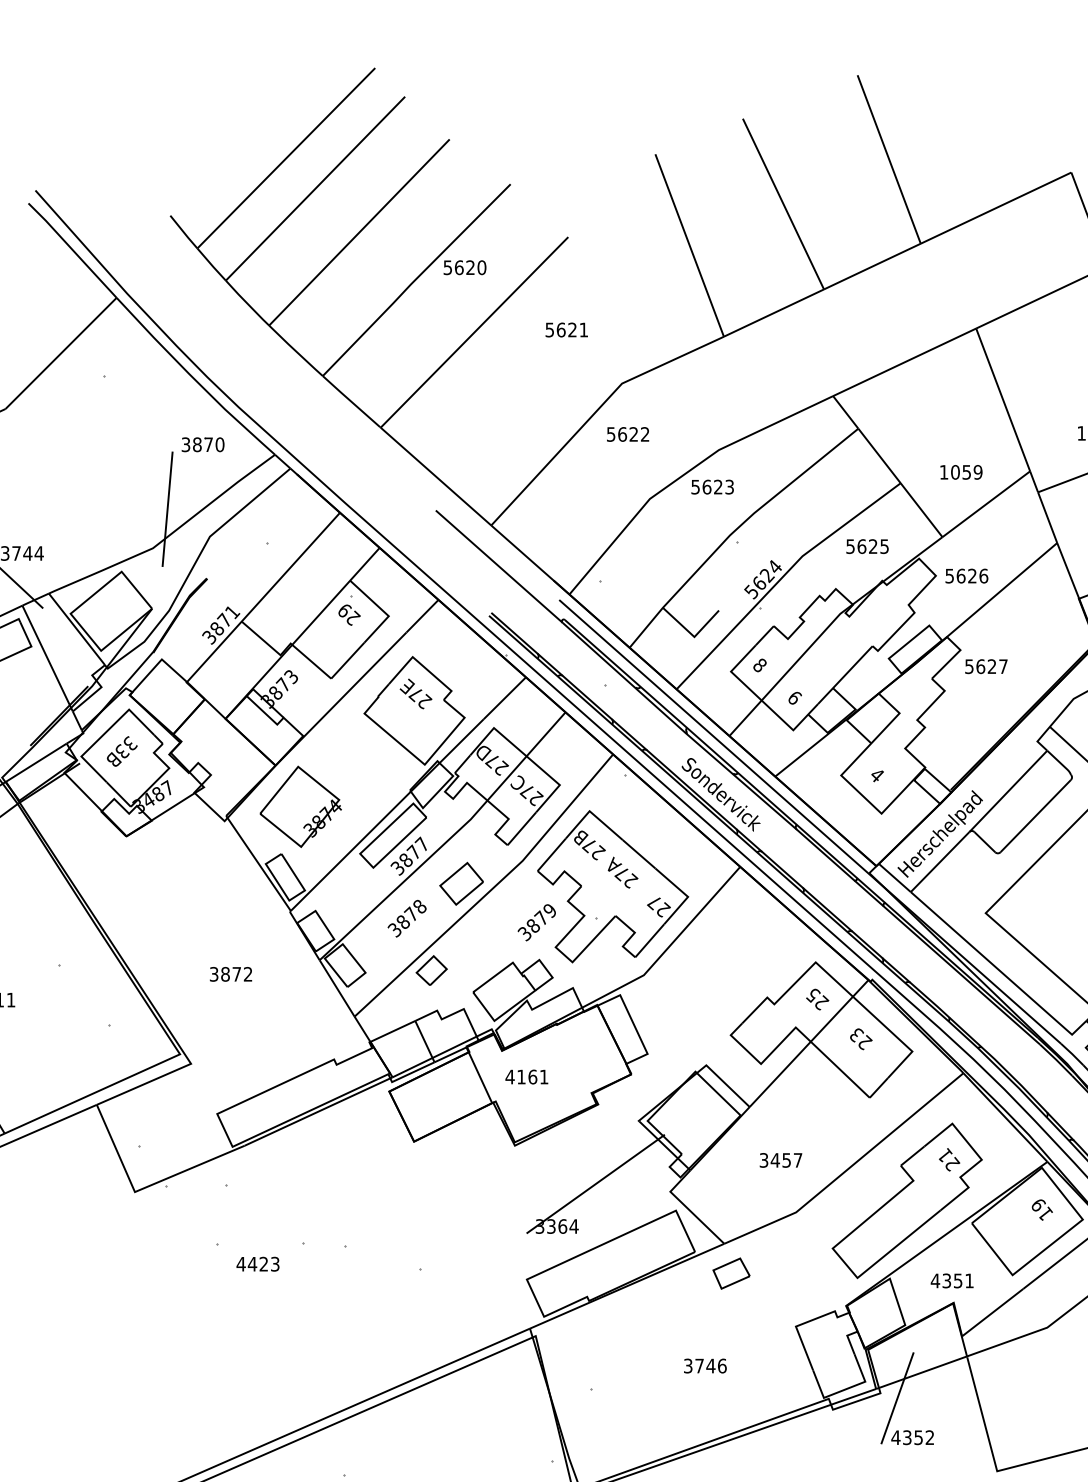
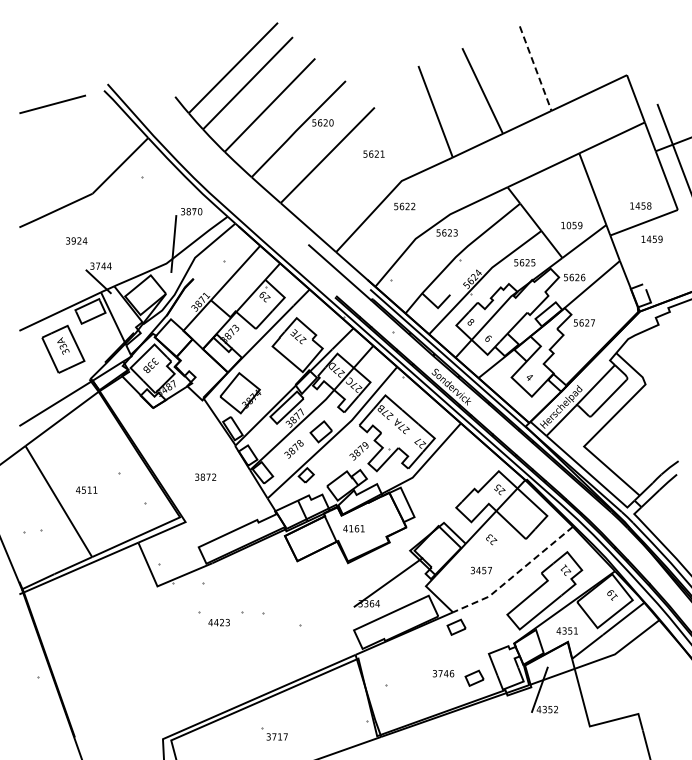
line: (888, 161) -> (535, 69), solid -> dashed
text: (860, 1038) -> (491, 539), moved
line: (846, 1170) -> (514, 575), solid -> dashed
part: (767, 1373) -> (474, 677), added

